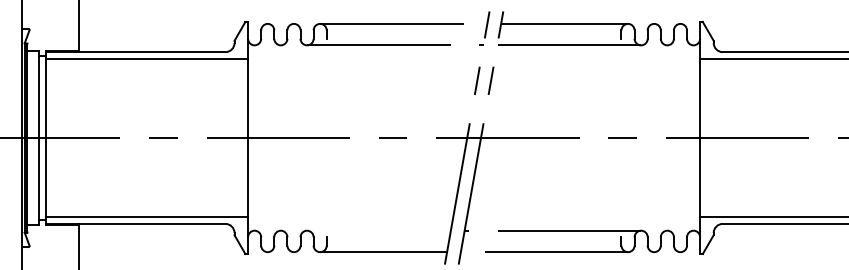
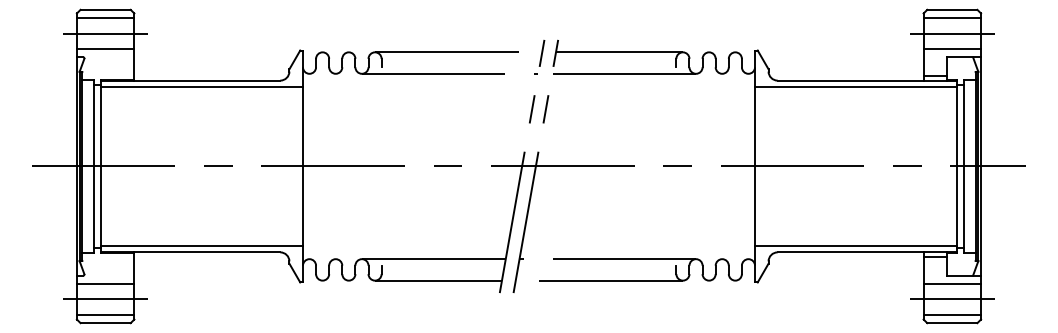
line: (50, 5) -> (105, 33), added
line: (50, 21) -> (105, 49), added
line: (378, 231) -> (433, 259), added
line: (50, 255) -> (105, 283), added

